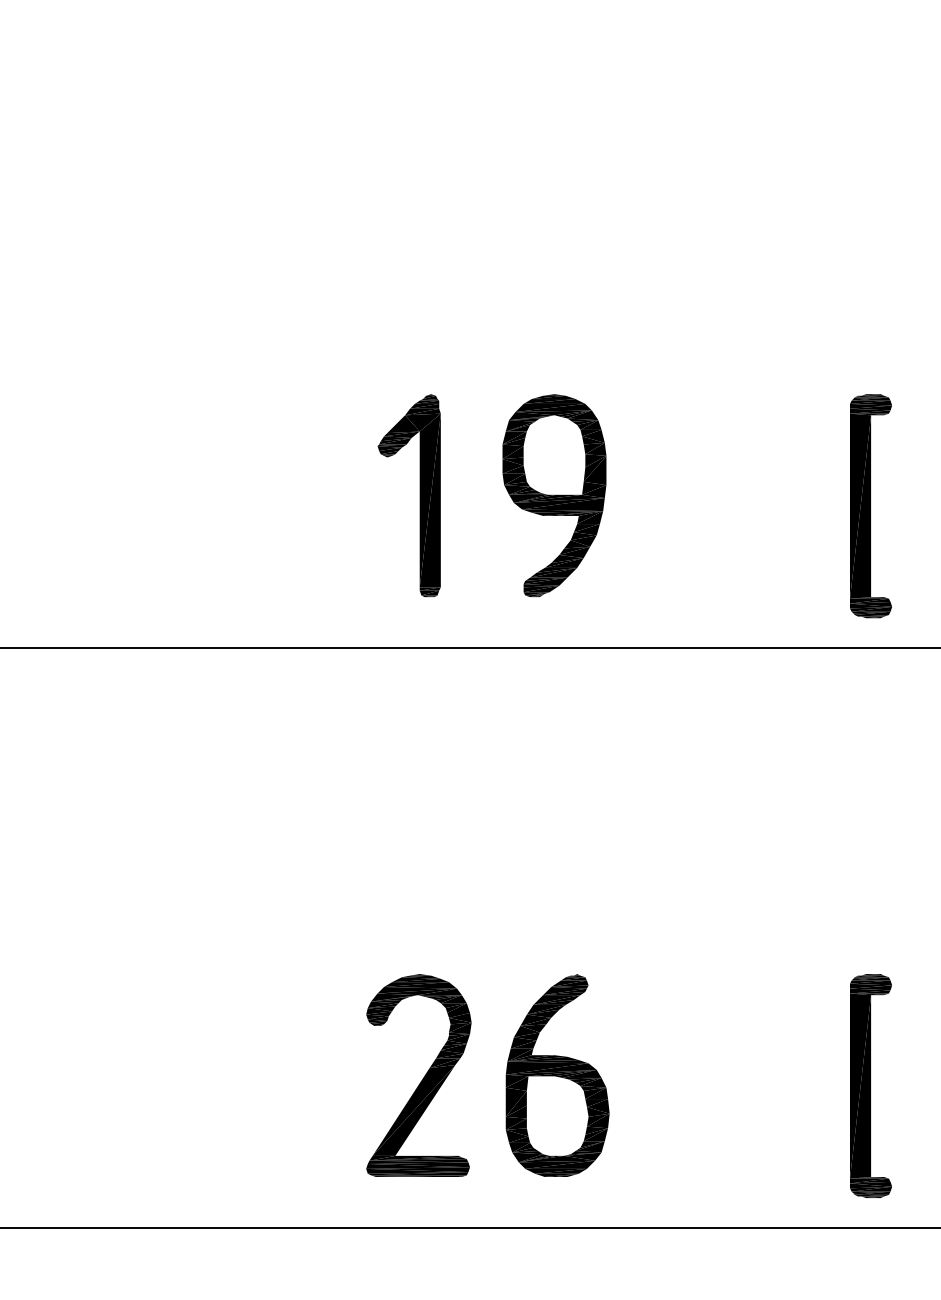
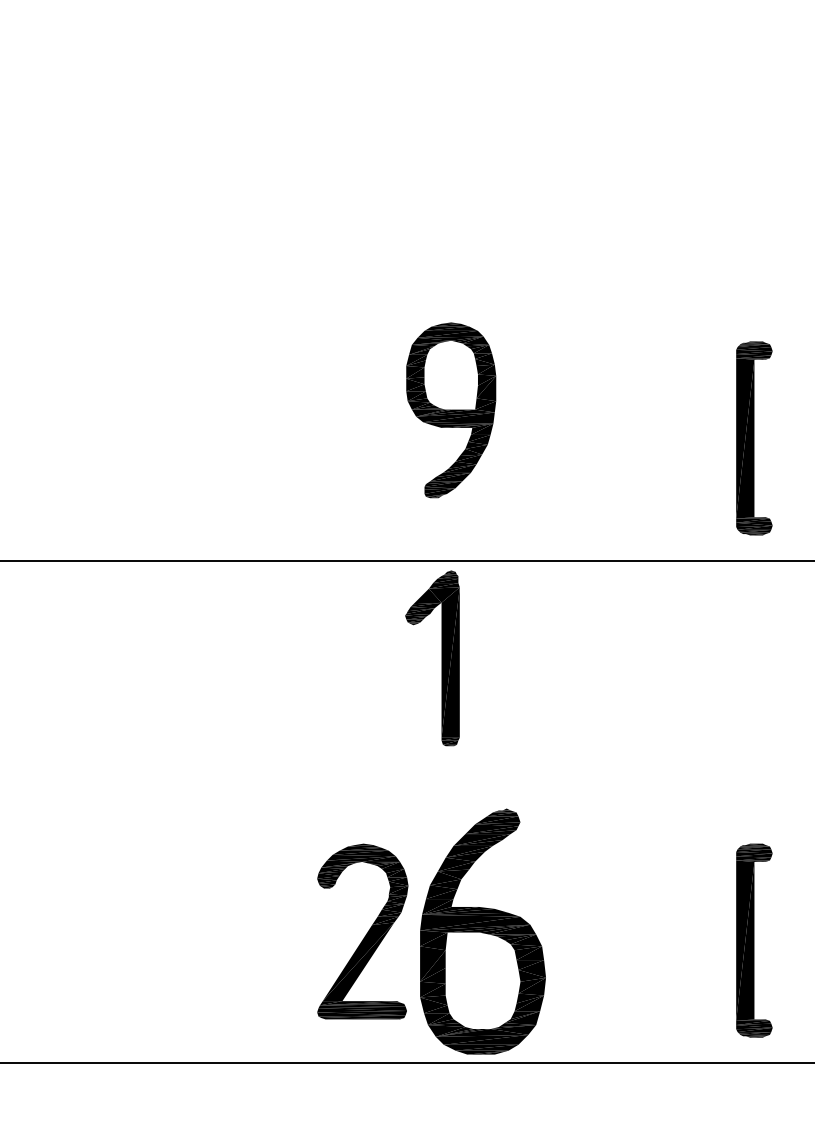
part: (419, 495) -> (441, 658), moved
part: (554, 495) -> (451, 410), moved
part: (557, 1075) -> (482, 931), size x1.4

